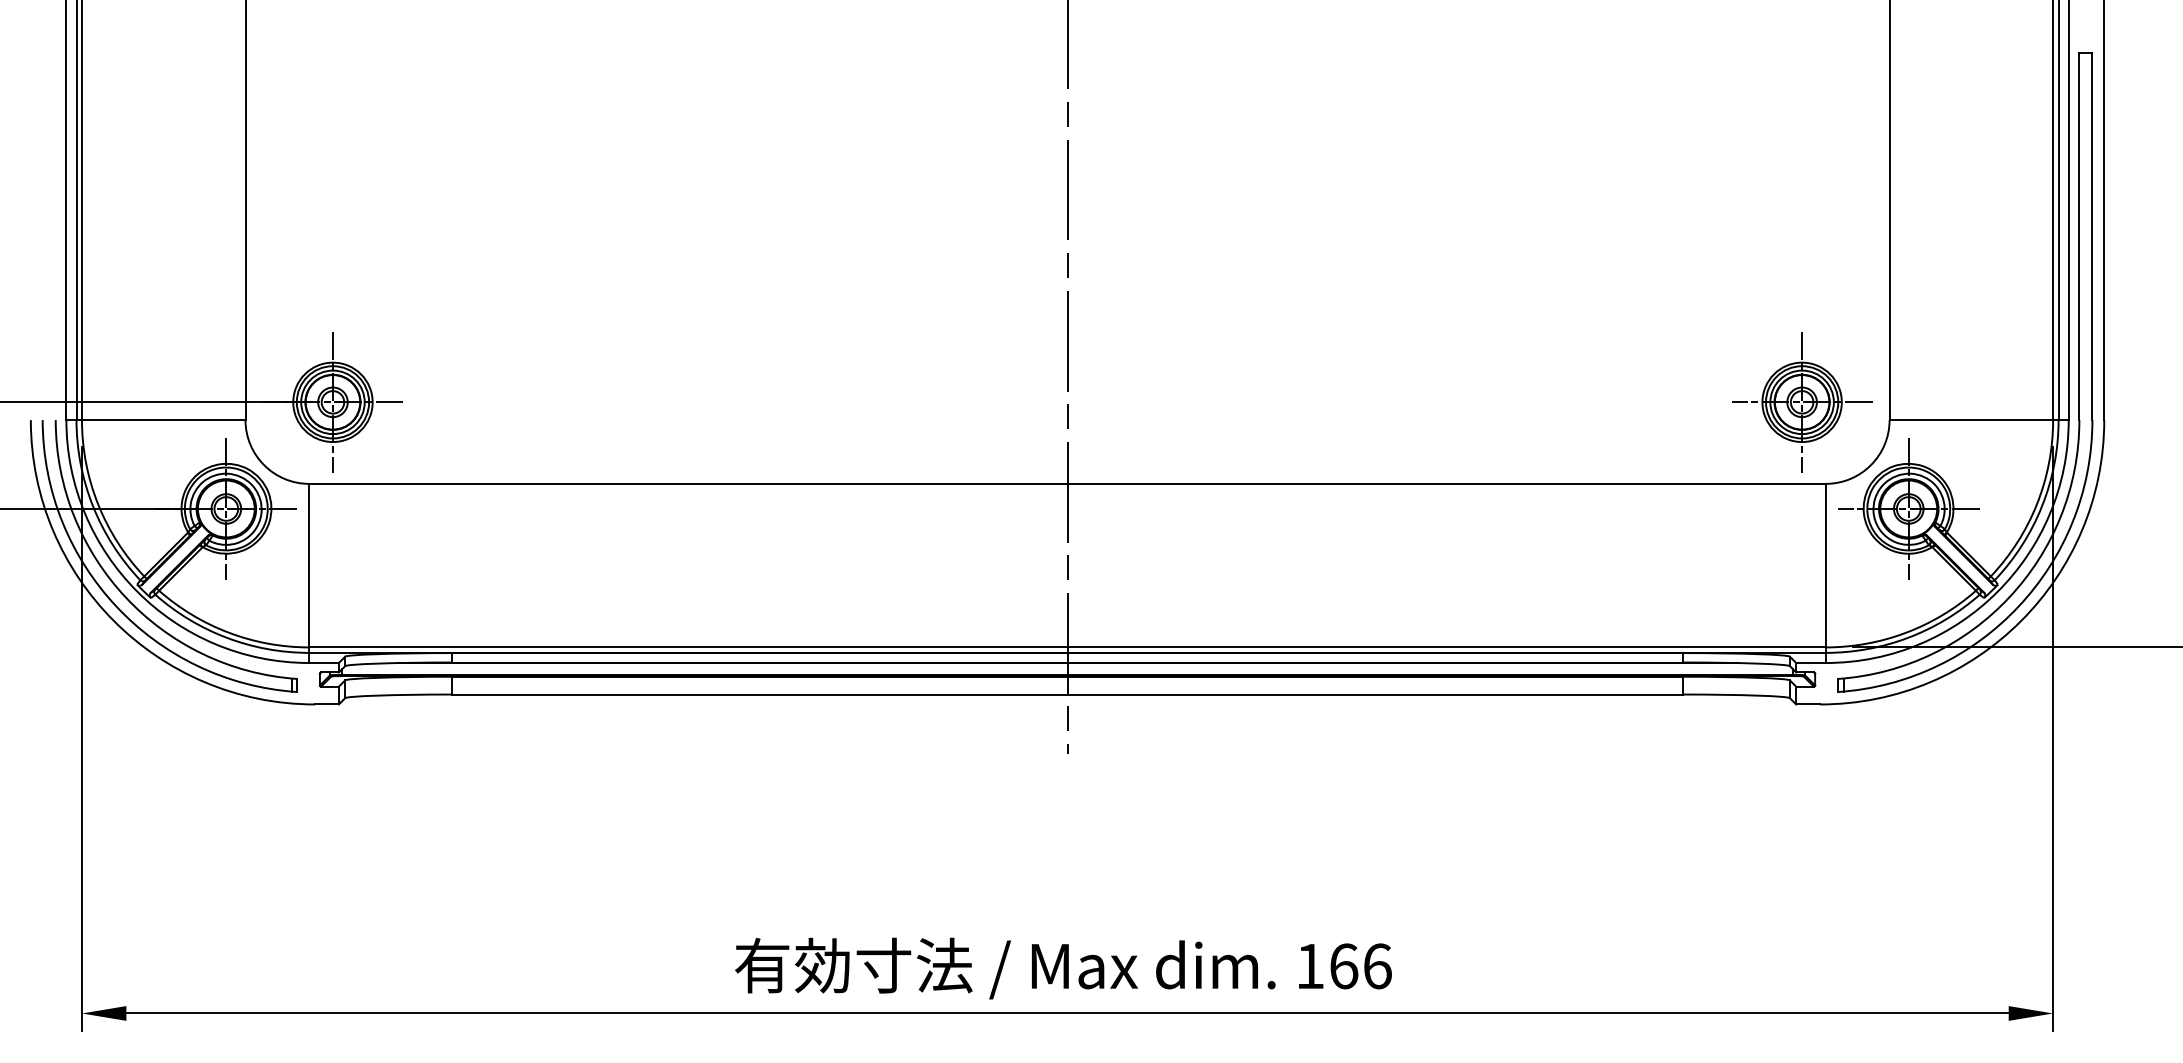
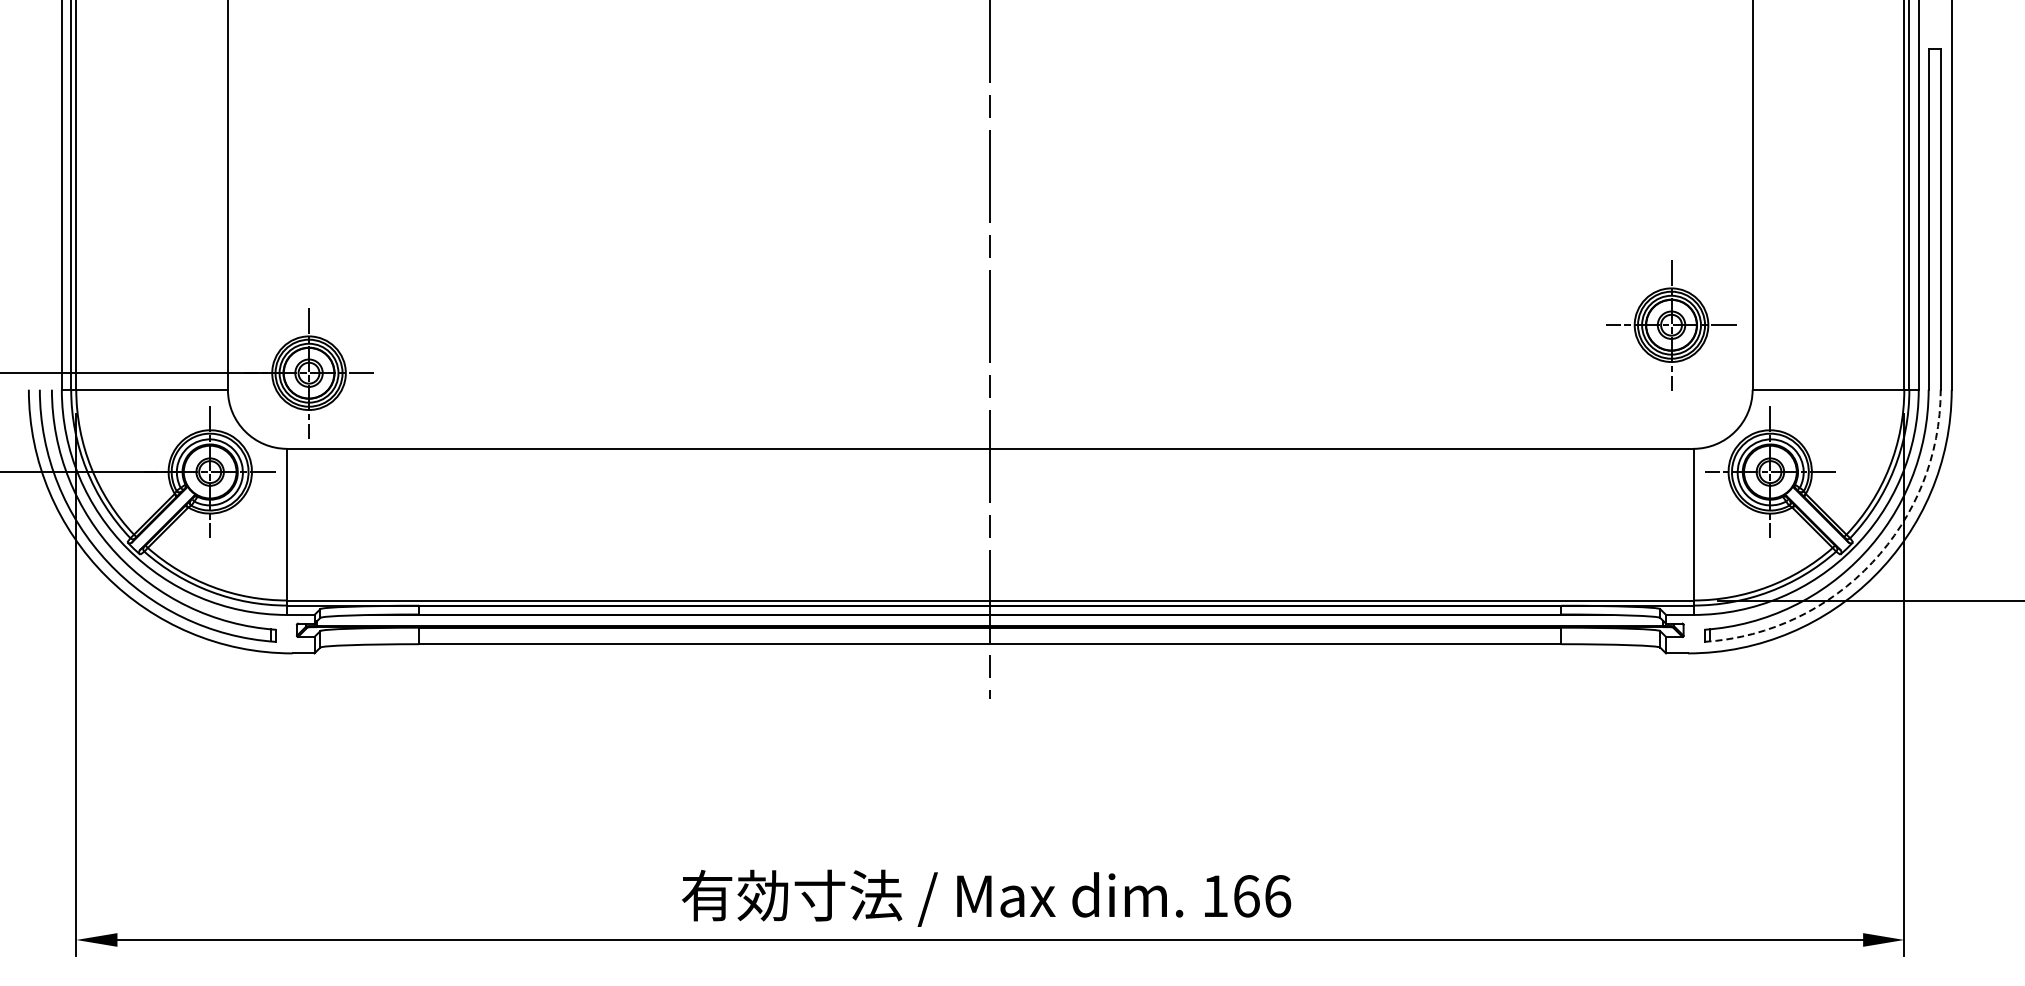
part: (1802, 402) -> (1671, 325), moved
arc: (2018, 606) -> (1872, 562), solid -> dashed

